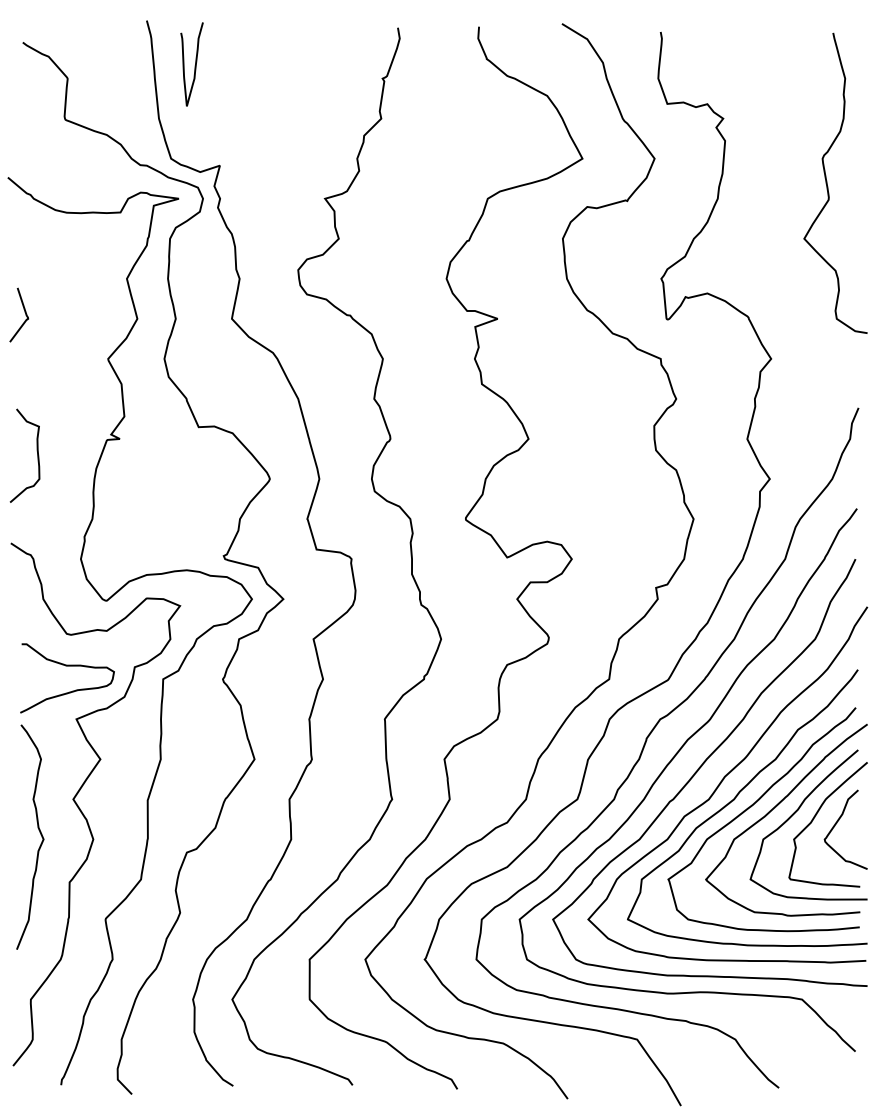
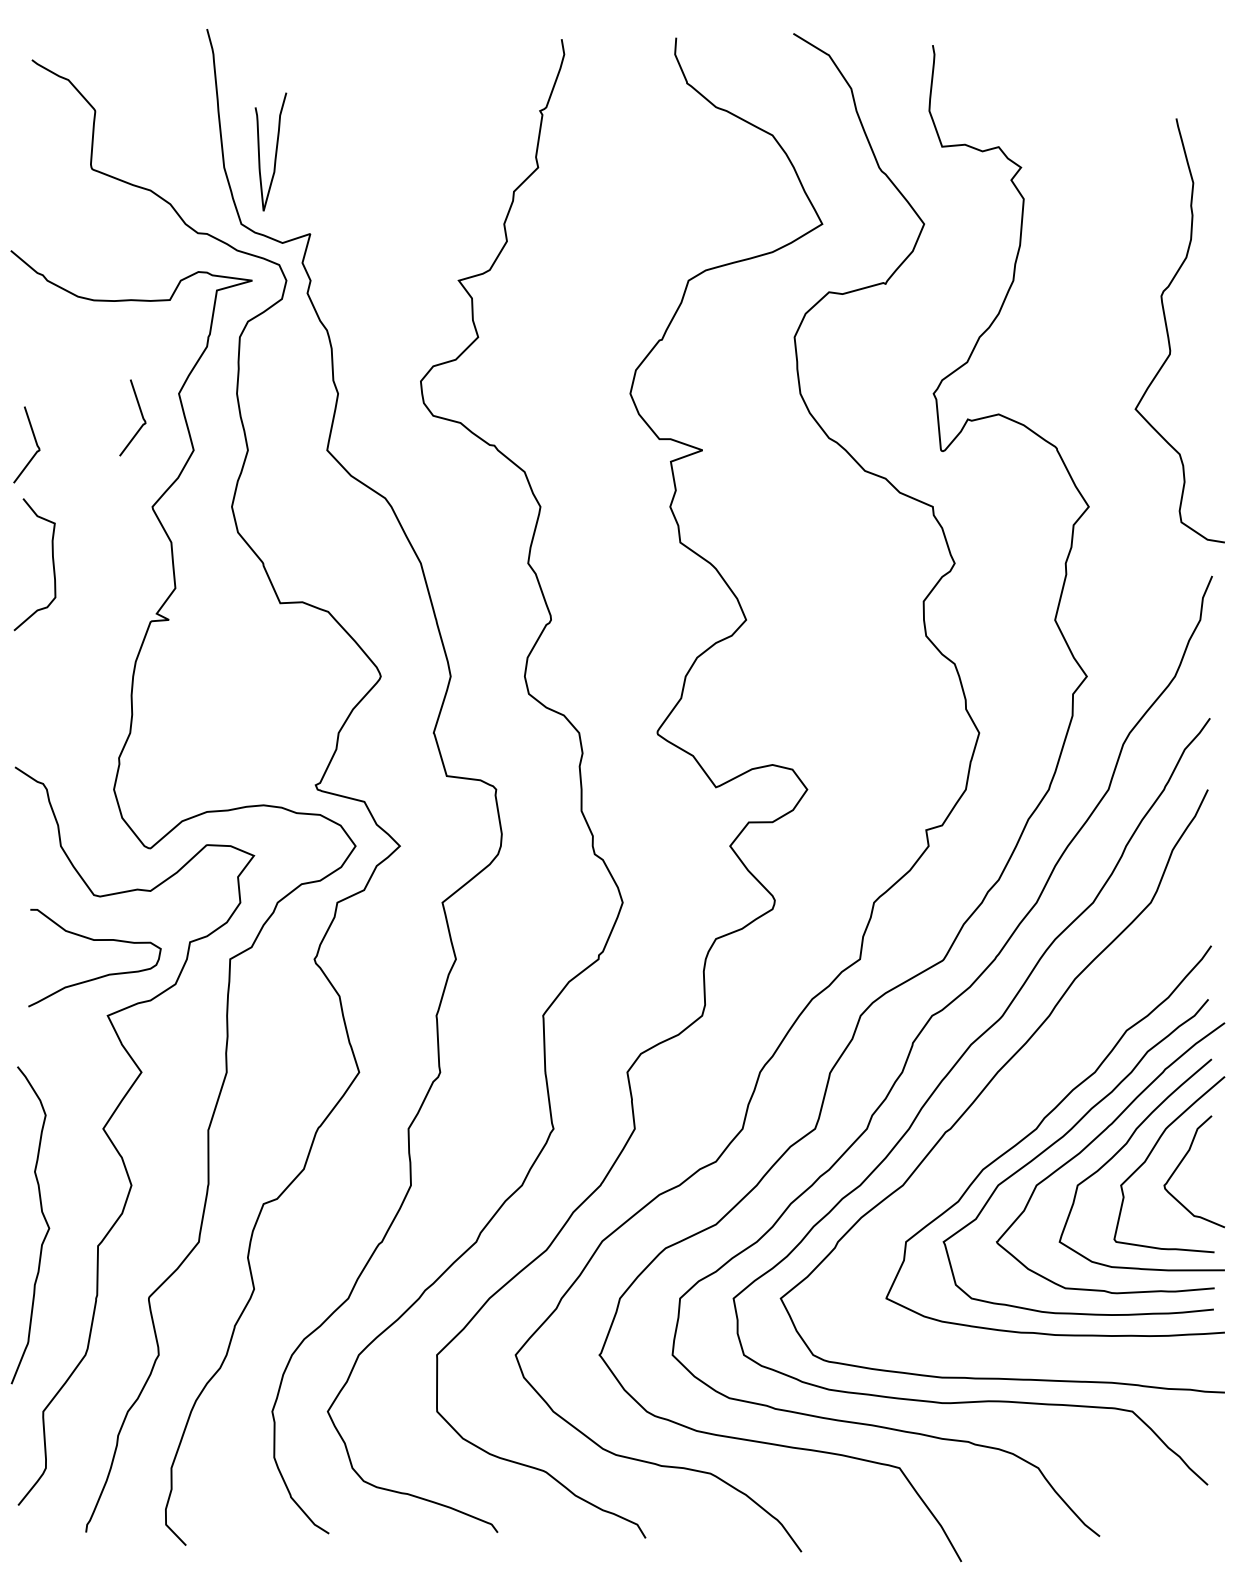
curve: (195, 64) -> (275, 151), moved
curve: (827, 183) -> (1168, 331), moved
curve: (99, 292) -> (140, 413), added
curve: (37, 455) -> (52, 564), moved
curve: (722, 782) -> (1019, 1104), removed
curve: (40, 833) -> (44, 1220), moved

